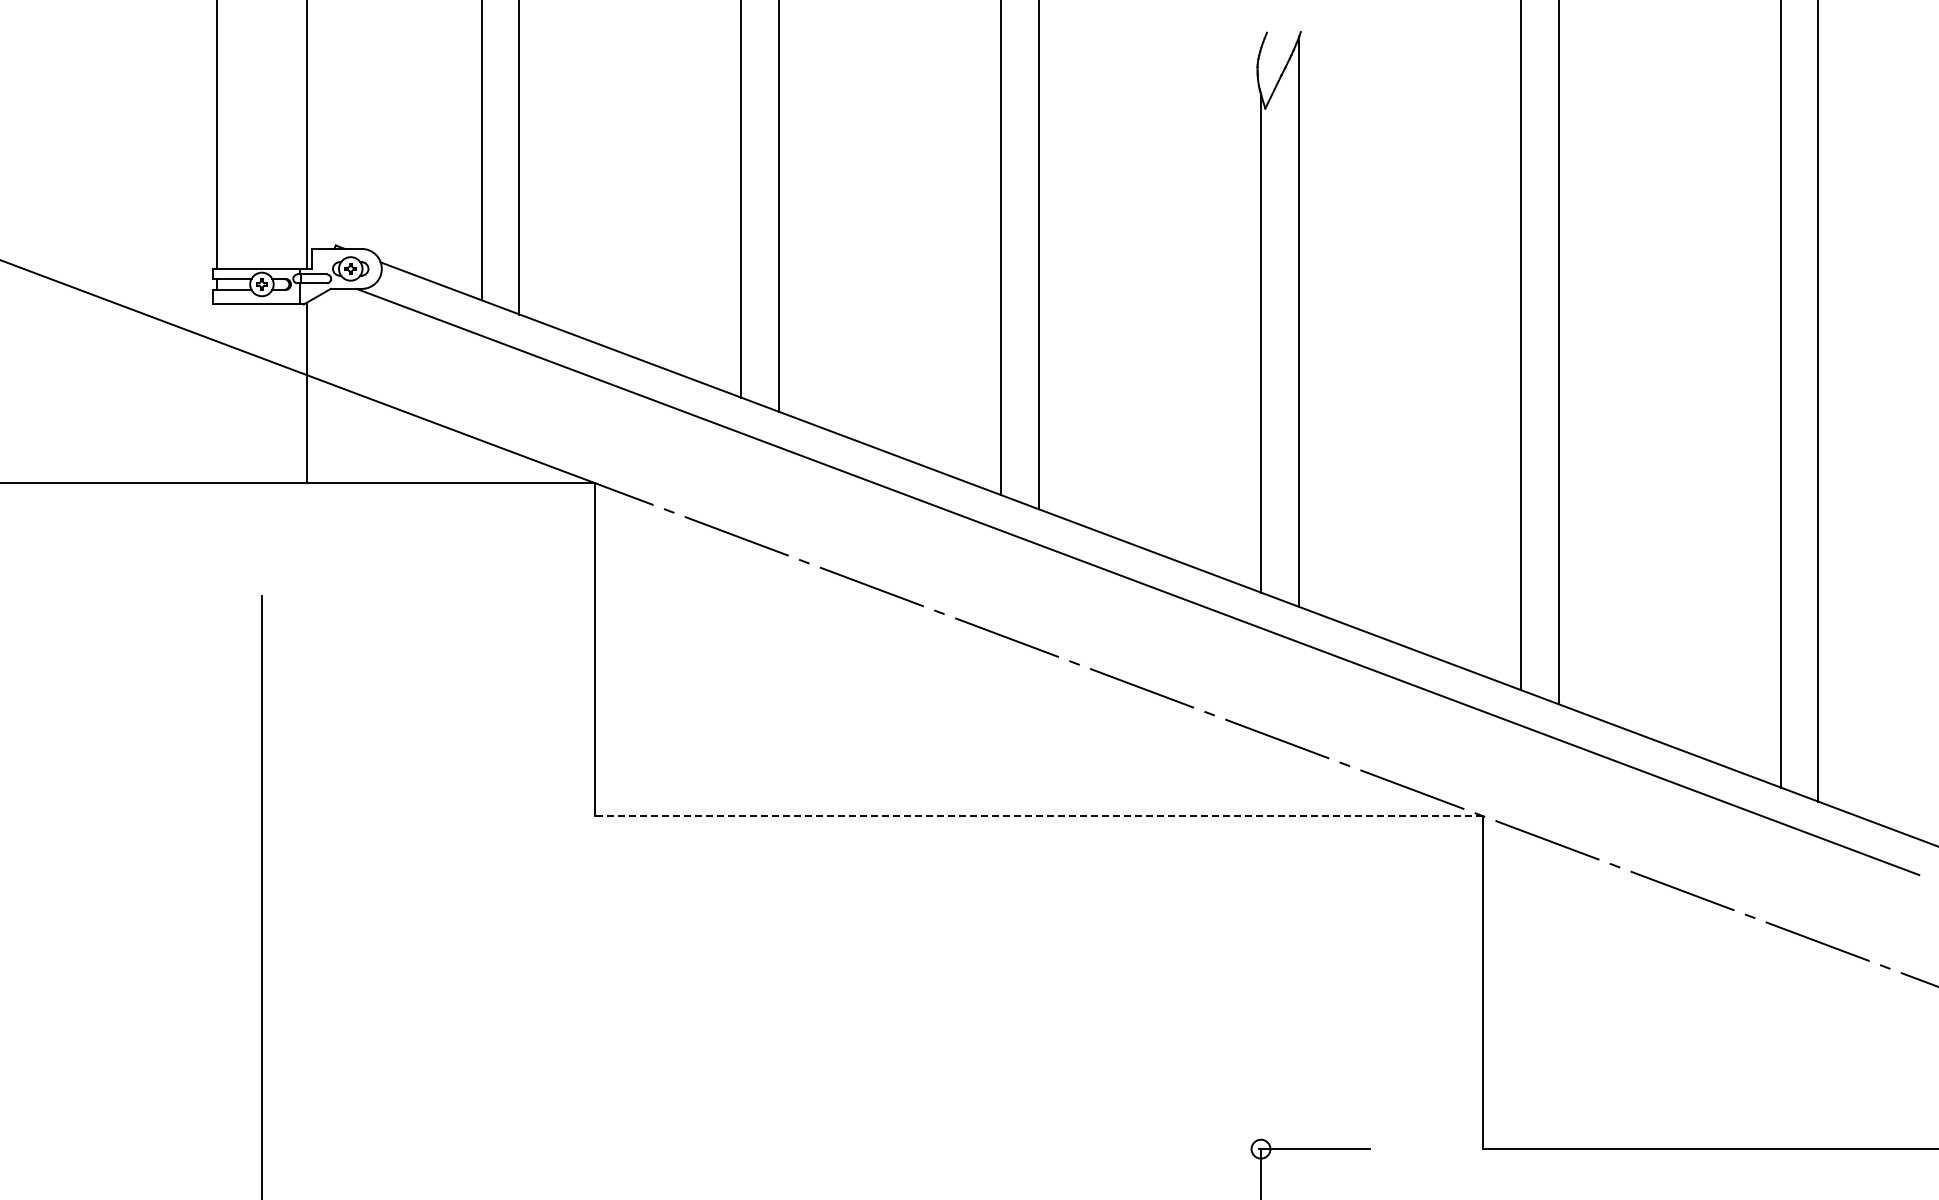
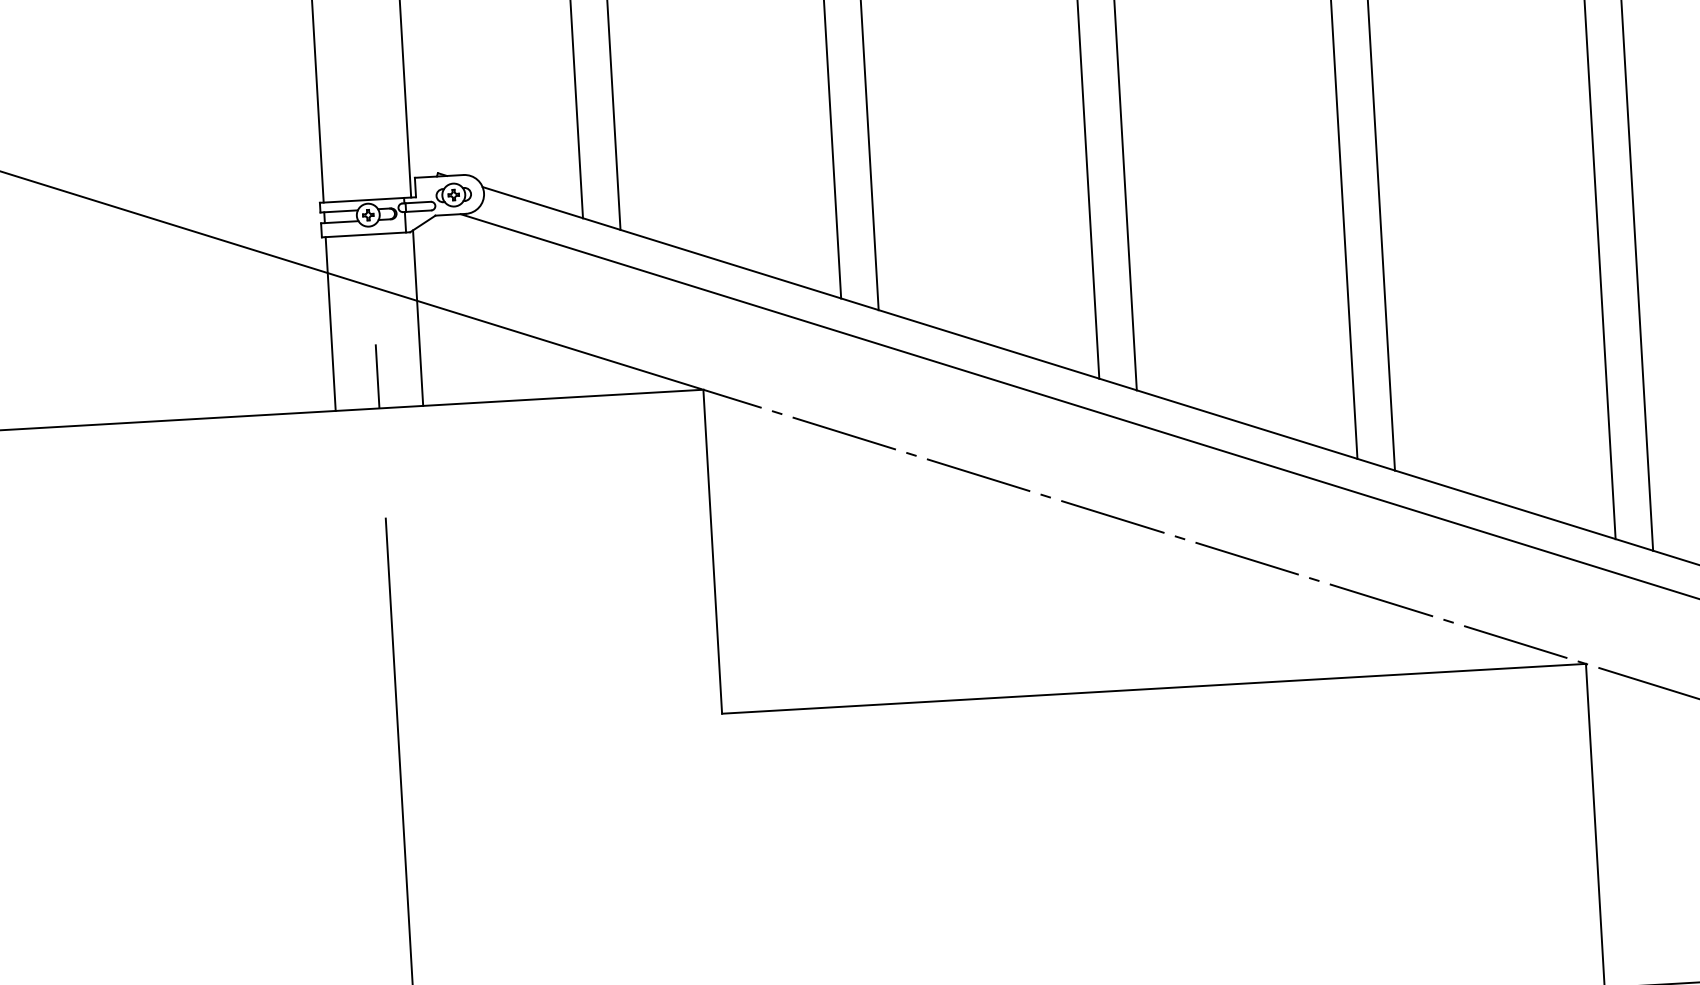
line: (216, 393) -> (330, 323), added
line: (261, 450) -> (377, 376), added
line: (1038, 816) -> (1153, 689), dashed -> solid

